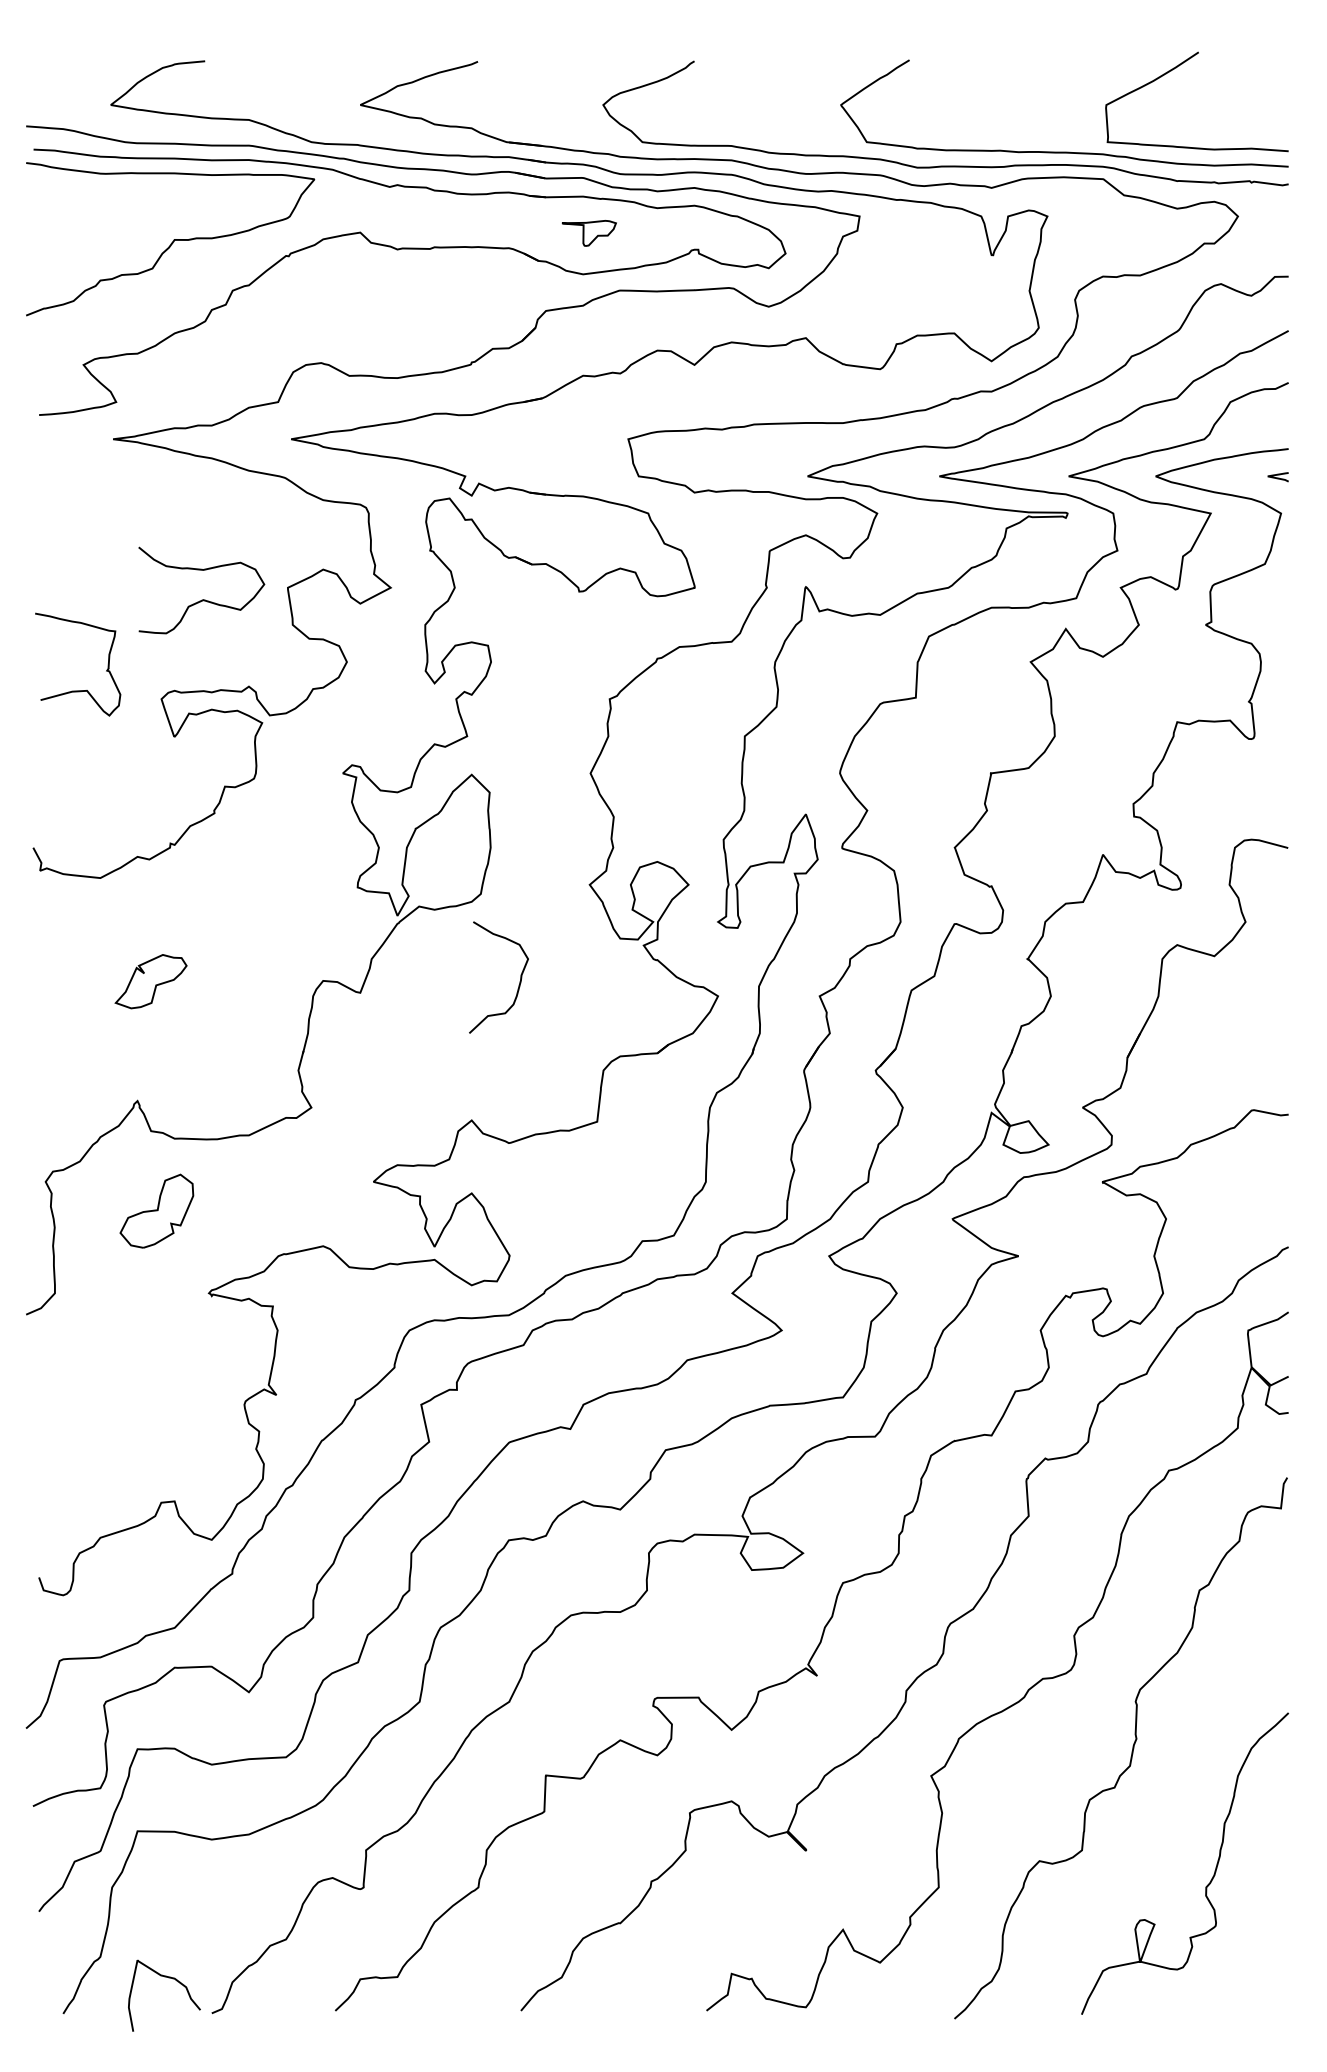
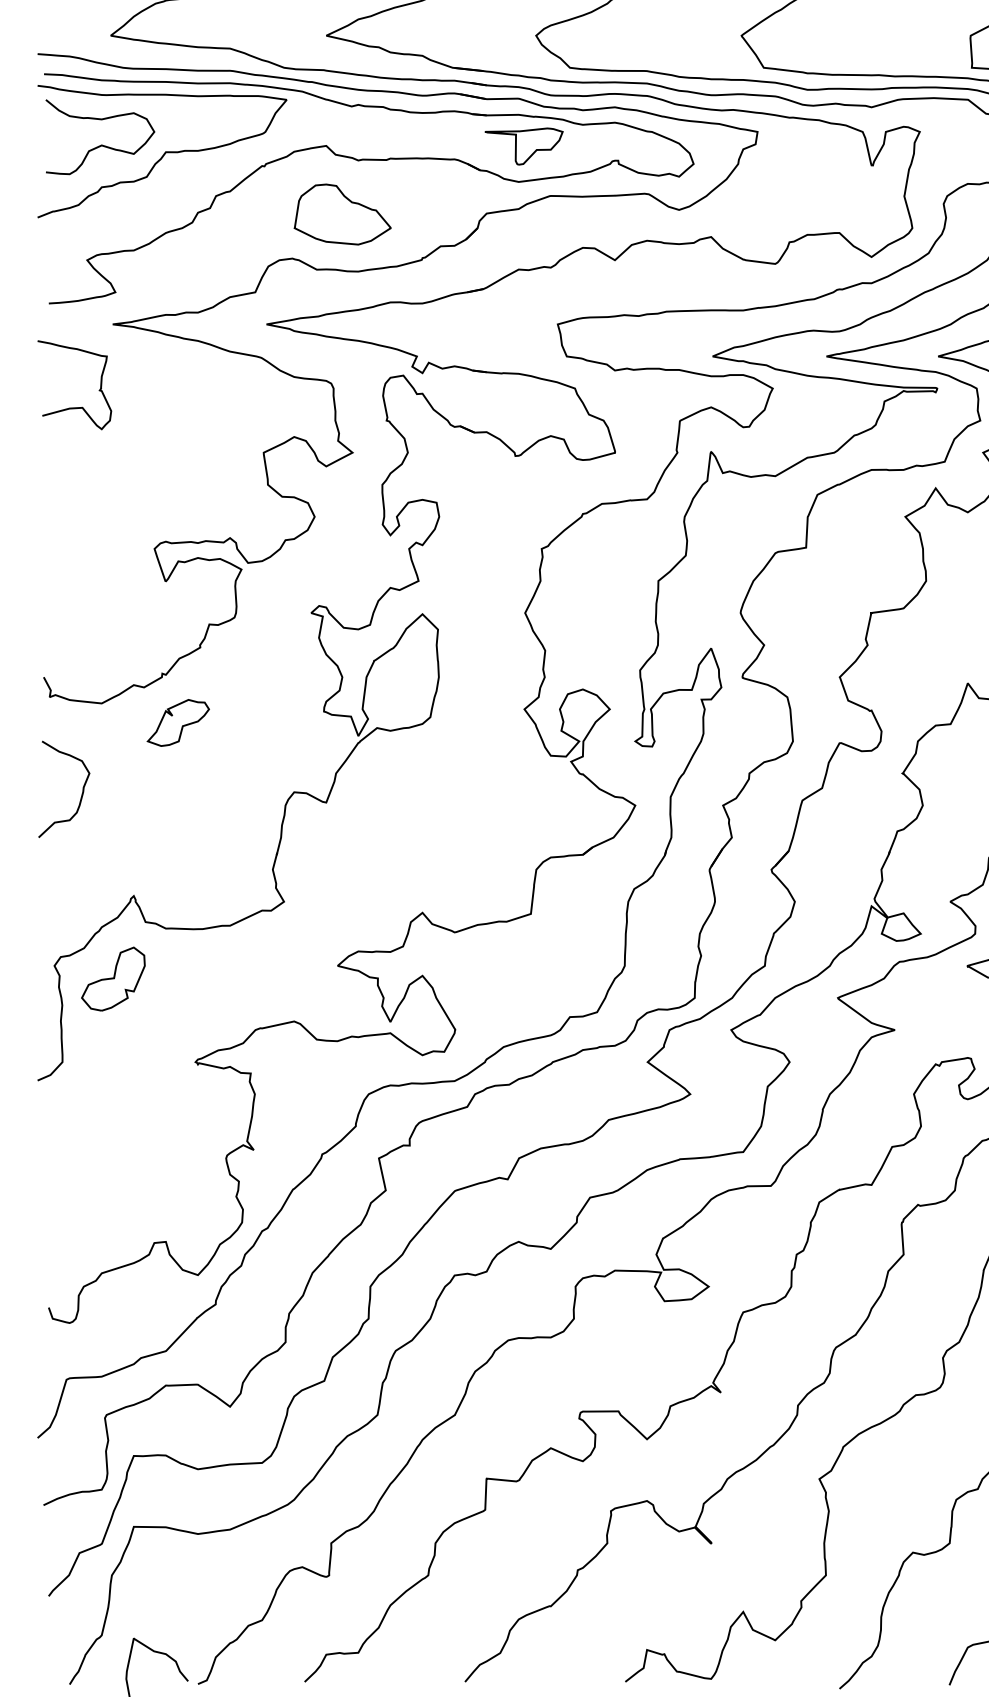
part: (588, 233) -> (523, 146), size x1.67
part: (378, 311) -> (341, 214), added
curve: (201, 599) -> (100, 144), moved
curve: (78, 690) -> (75, 407), moved
part: (150, 981) -> (177, 722), moved
curve: (519, 981) -> (81, 792), moved
part: (156, 1210) -> (113, 978), moved

